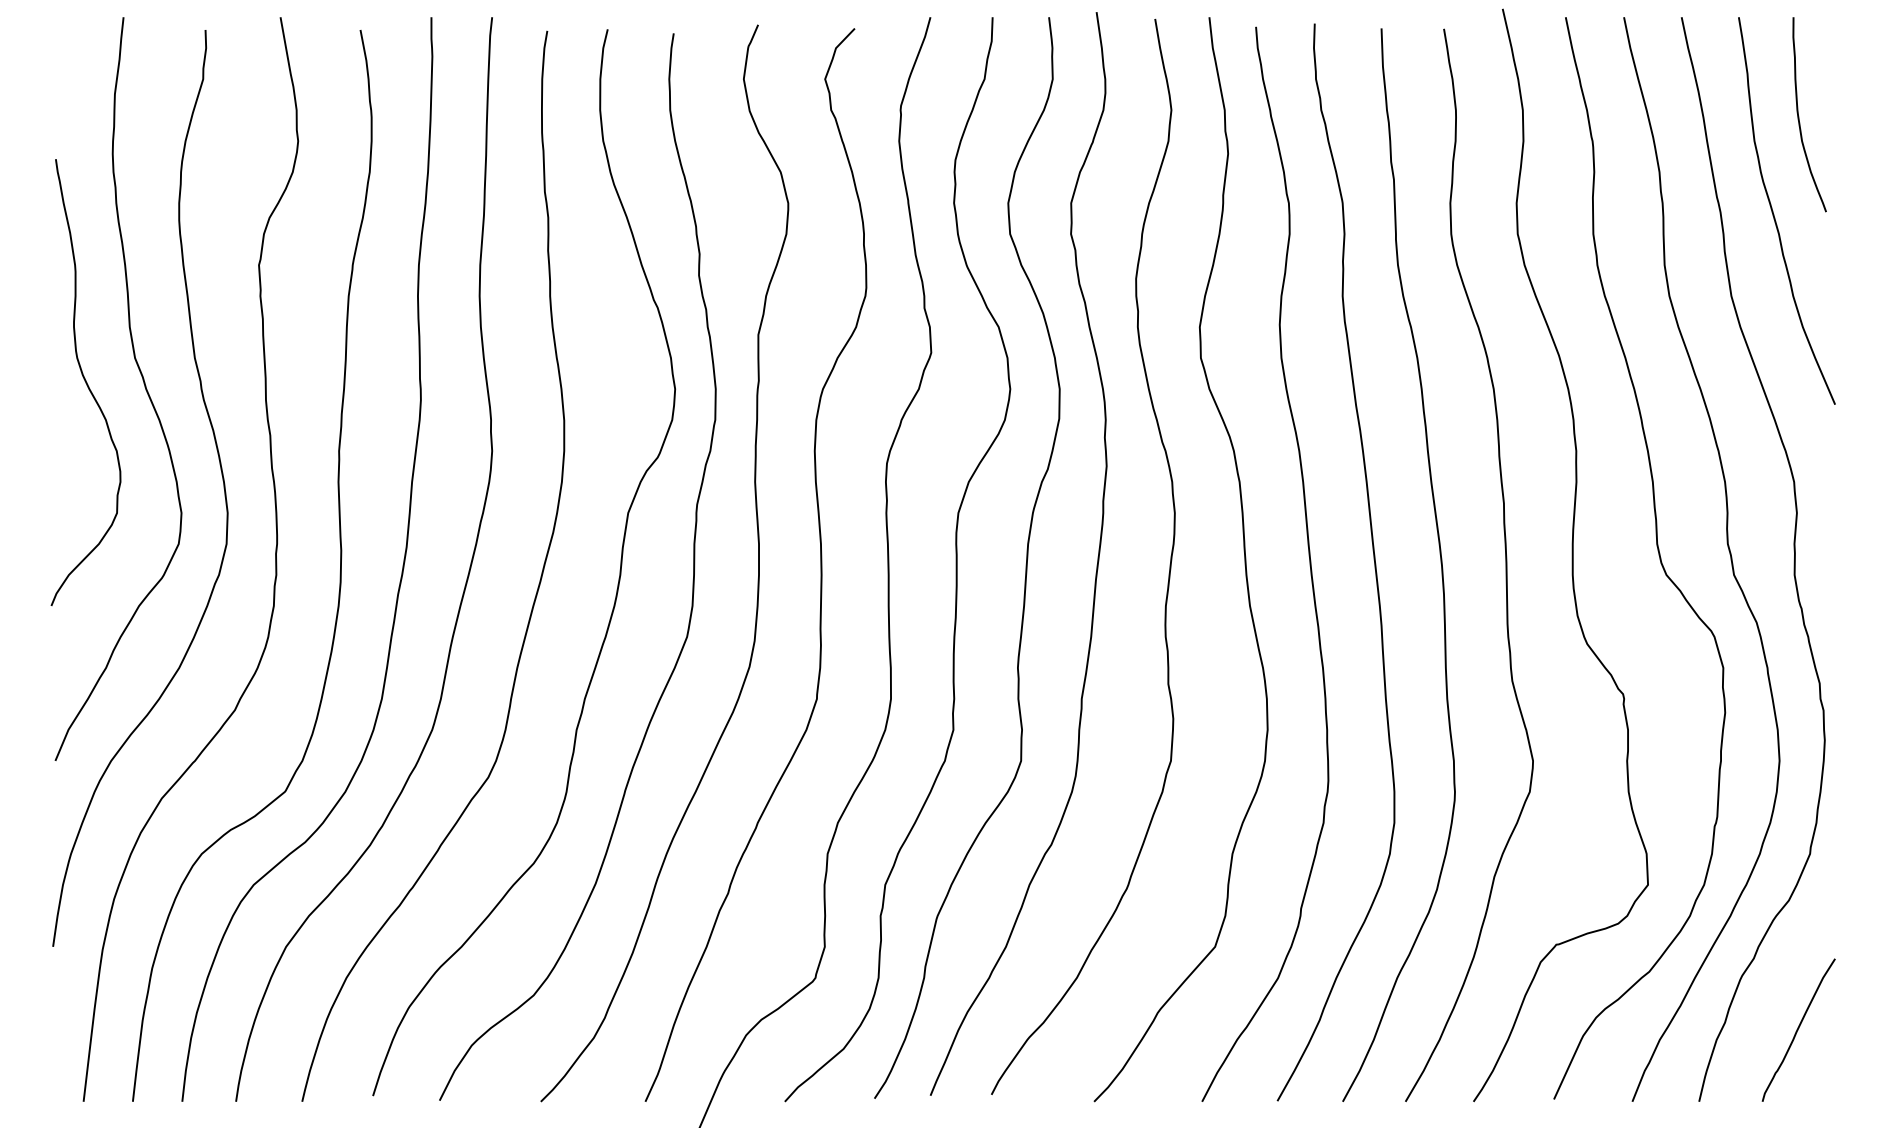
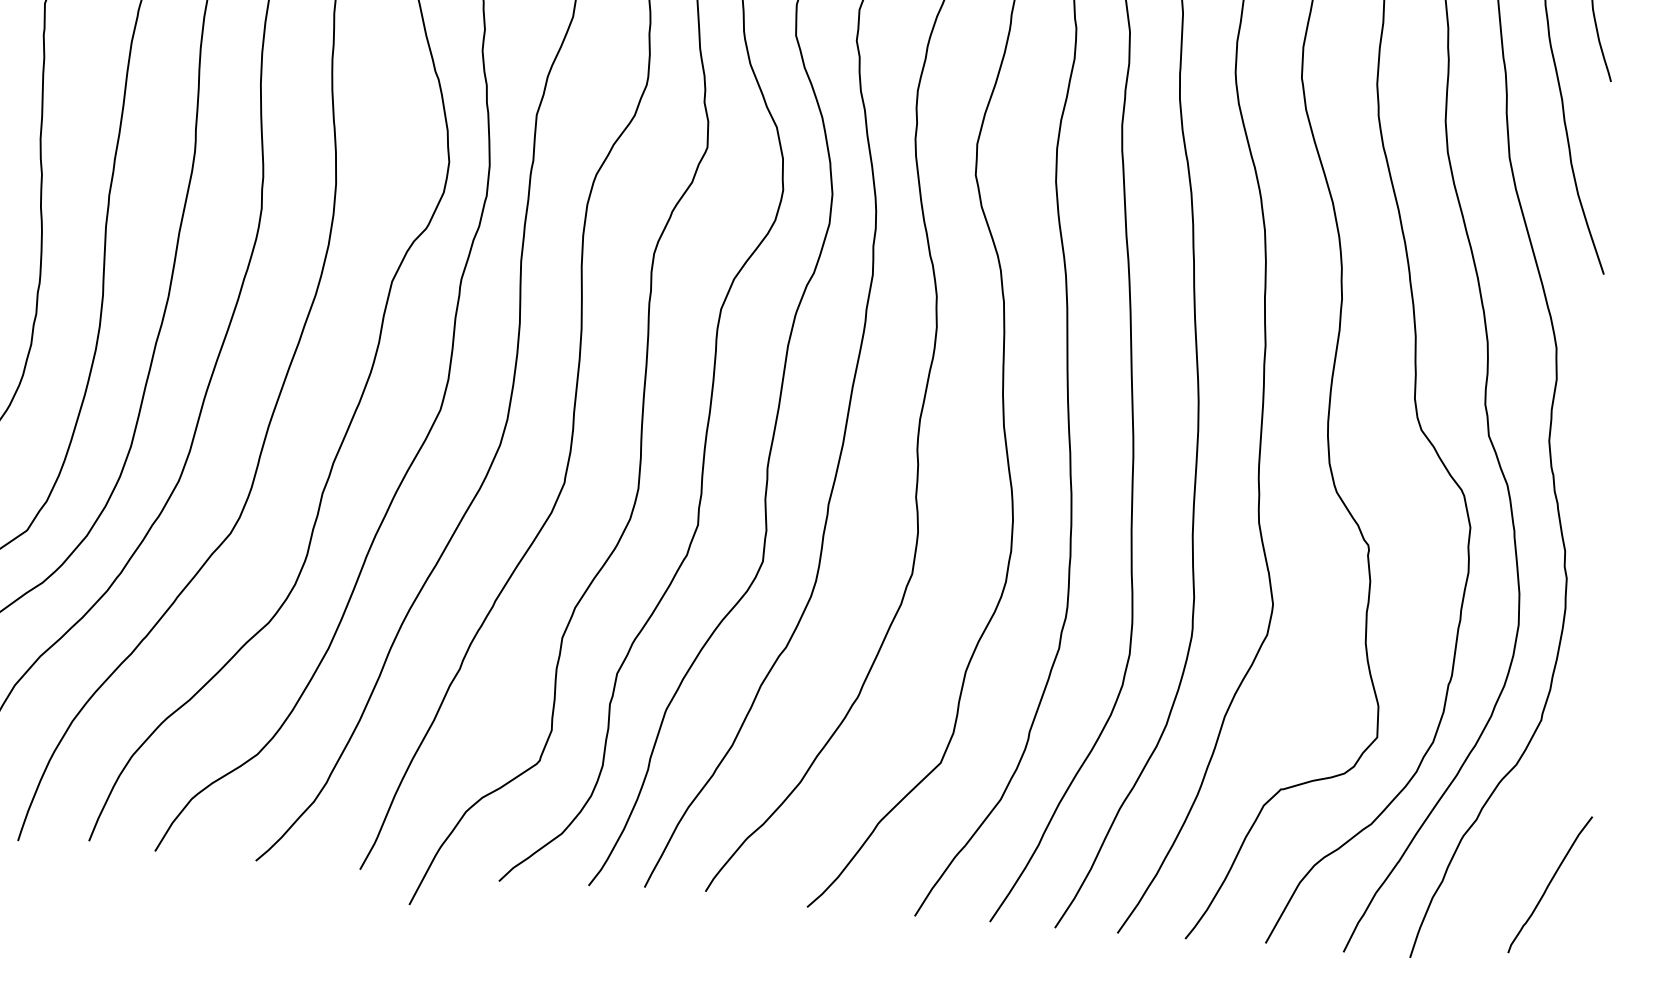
curve: (1798, 1029) -> (1550, 884), moved

